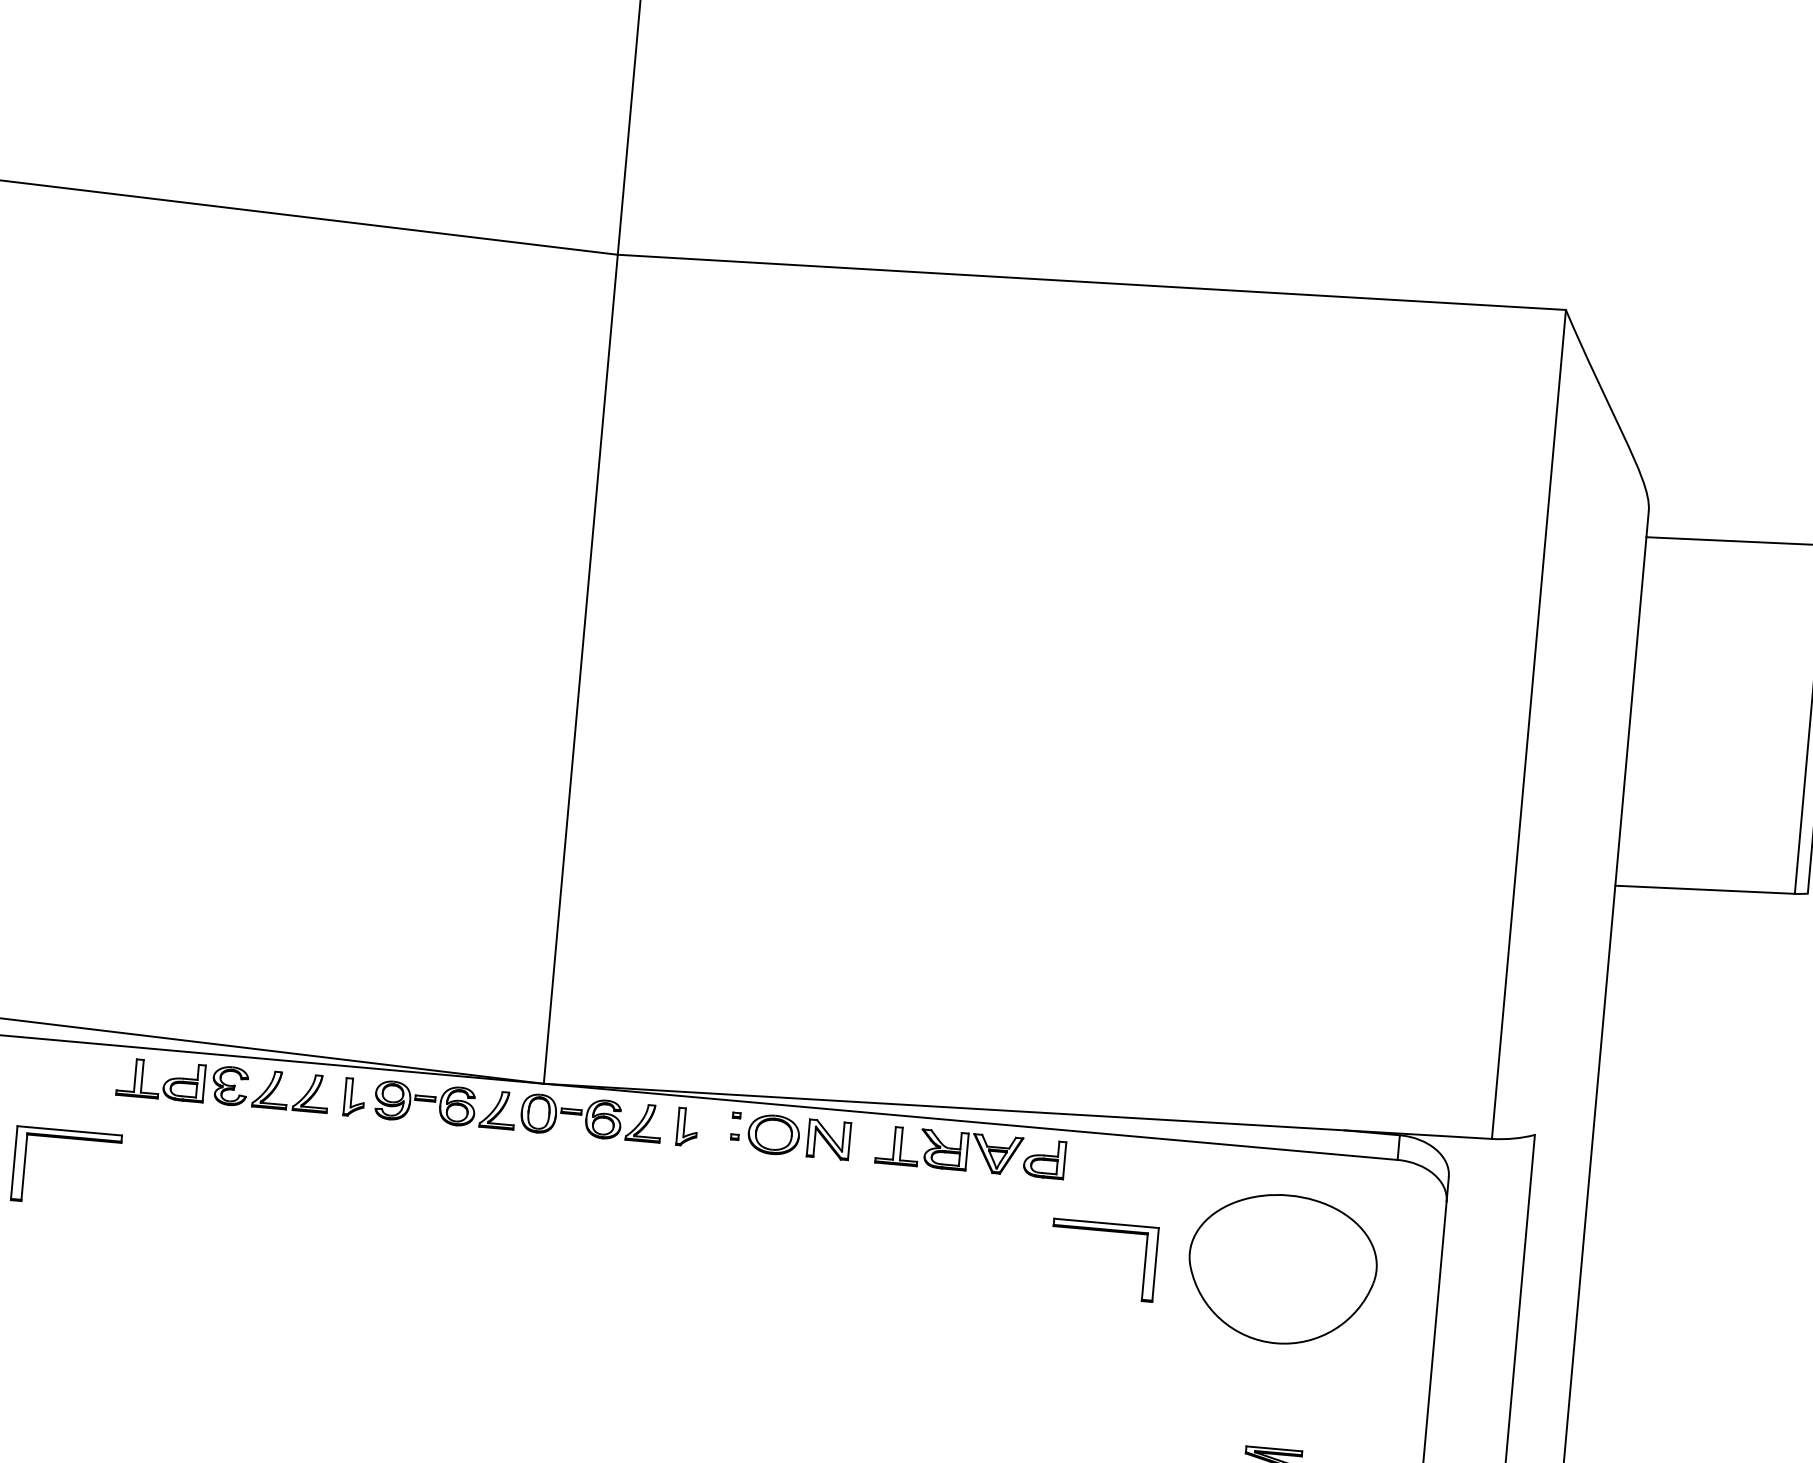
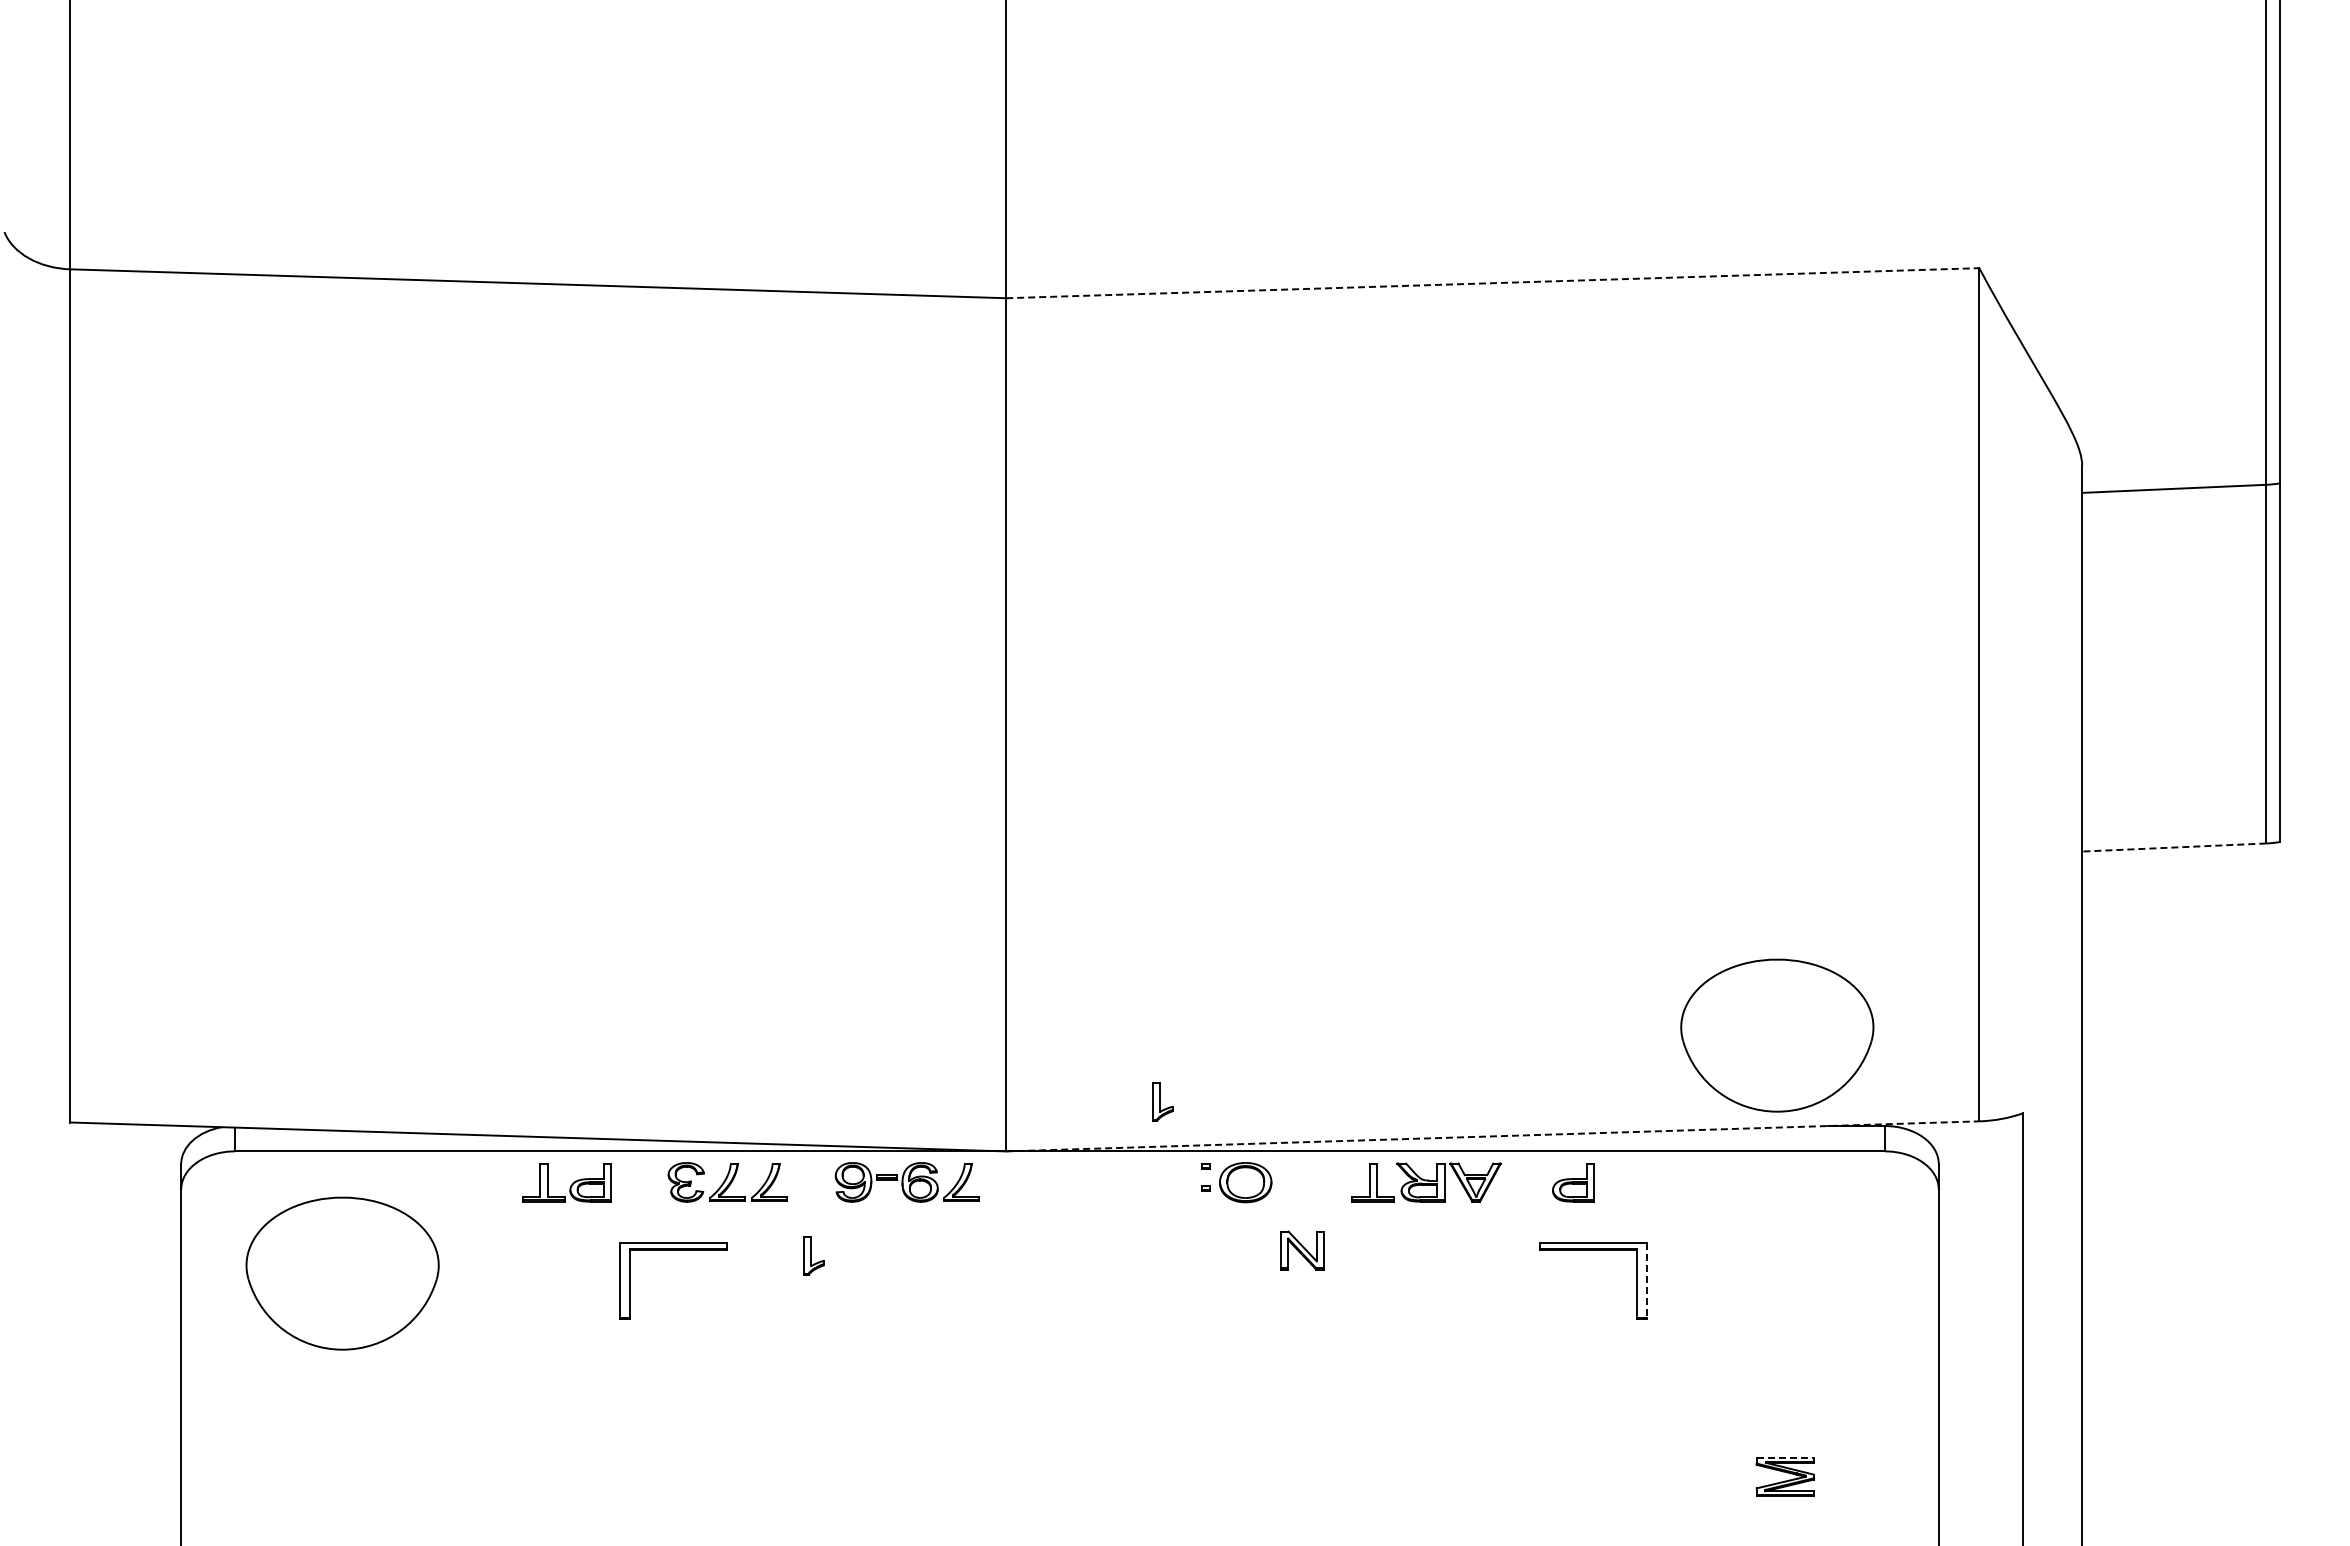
line: (1091, 282) -> (1492, 283), solid -> dashed
line: (1704, 889) -> (2173, 847), solid -> dashed
part: (160, 1079) -> (566, 1182), moved
part: (353, 1097) -> (813, 1255), moved
line: (1017, 1111) -> (1492, 1136), solid -> dashed
part: (590, 1118) -> (1057, 1182), removed
part: (687, 1126) -> (1162, 1101), moved
part: (69, 1138) -> (673, 1250), moved
part: (829, 1139) -> (1302, 1250), moved
part: (1044, 1158) -> (1573, 1182), moved
line: (1155, 1265) -> (1647, 1281), solid -> dashed
part: (1282, 1269) -> (1777, 1035), moved
line: (1274, 1448) -> (1785, 1457), solid -> dashed

